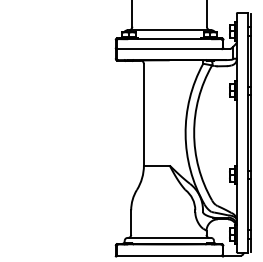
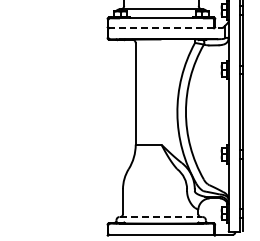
line: (172, 48) -> (164, 27), solid -> dashed
line: (169, 237) -> (161, 216), solid -> dashed

